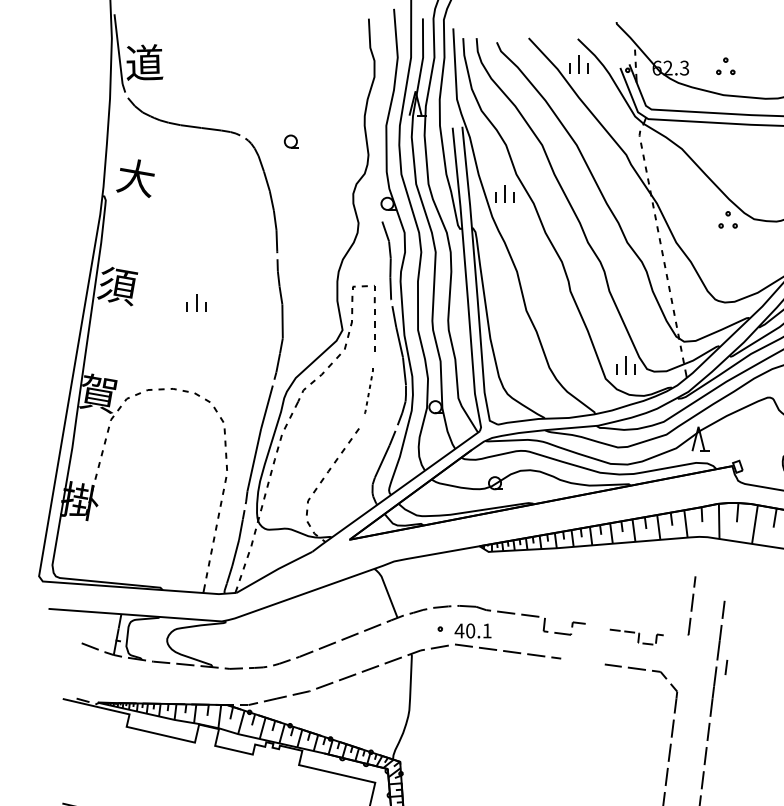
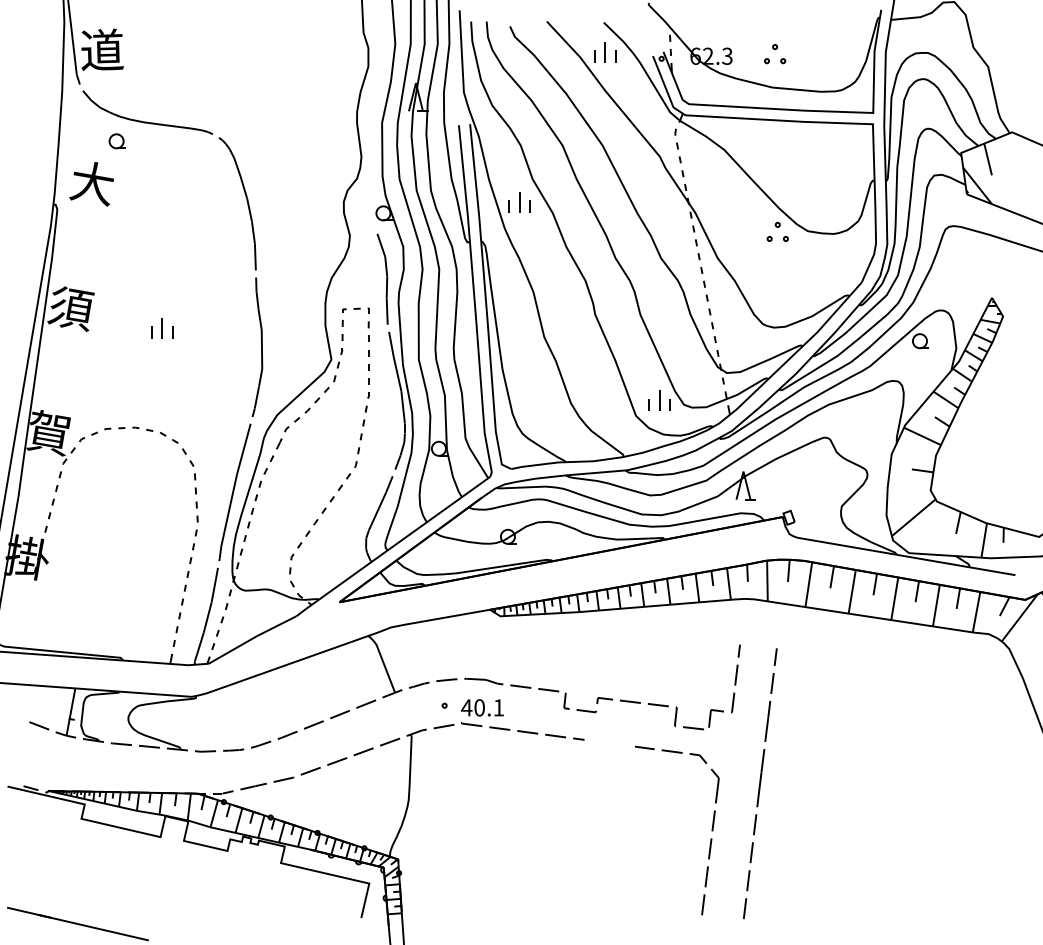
part: (290, 141) -> (116, 141), moved
part: (368, 390) -> (361, 429), size x1.43
part: (636, 636) -> (671, 714), size x1.67
line: (726, 666) -> (775, 656), moved

